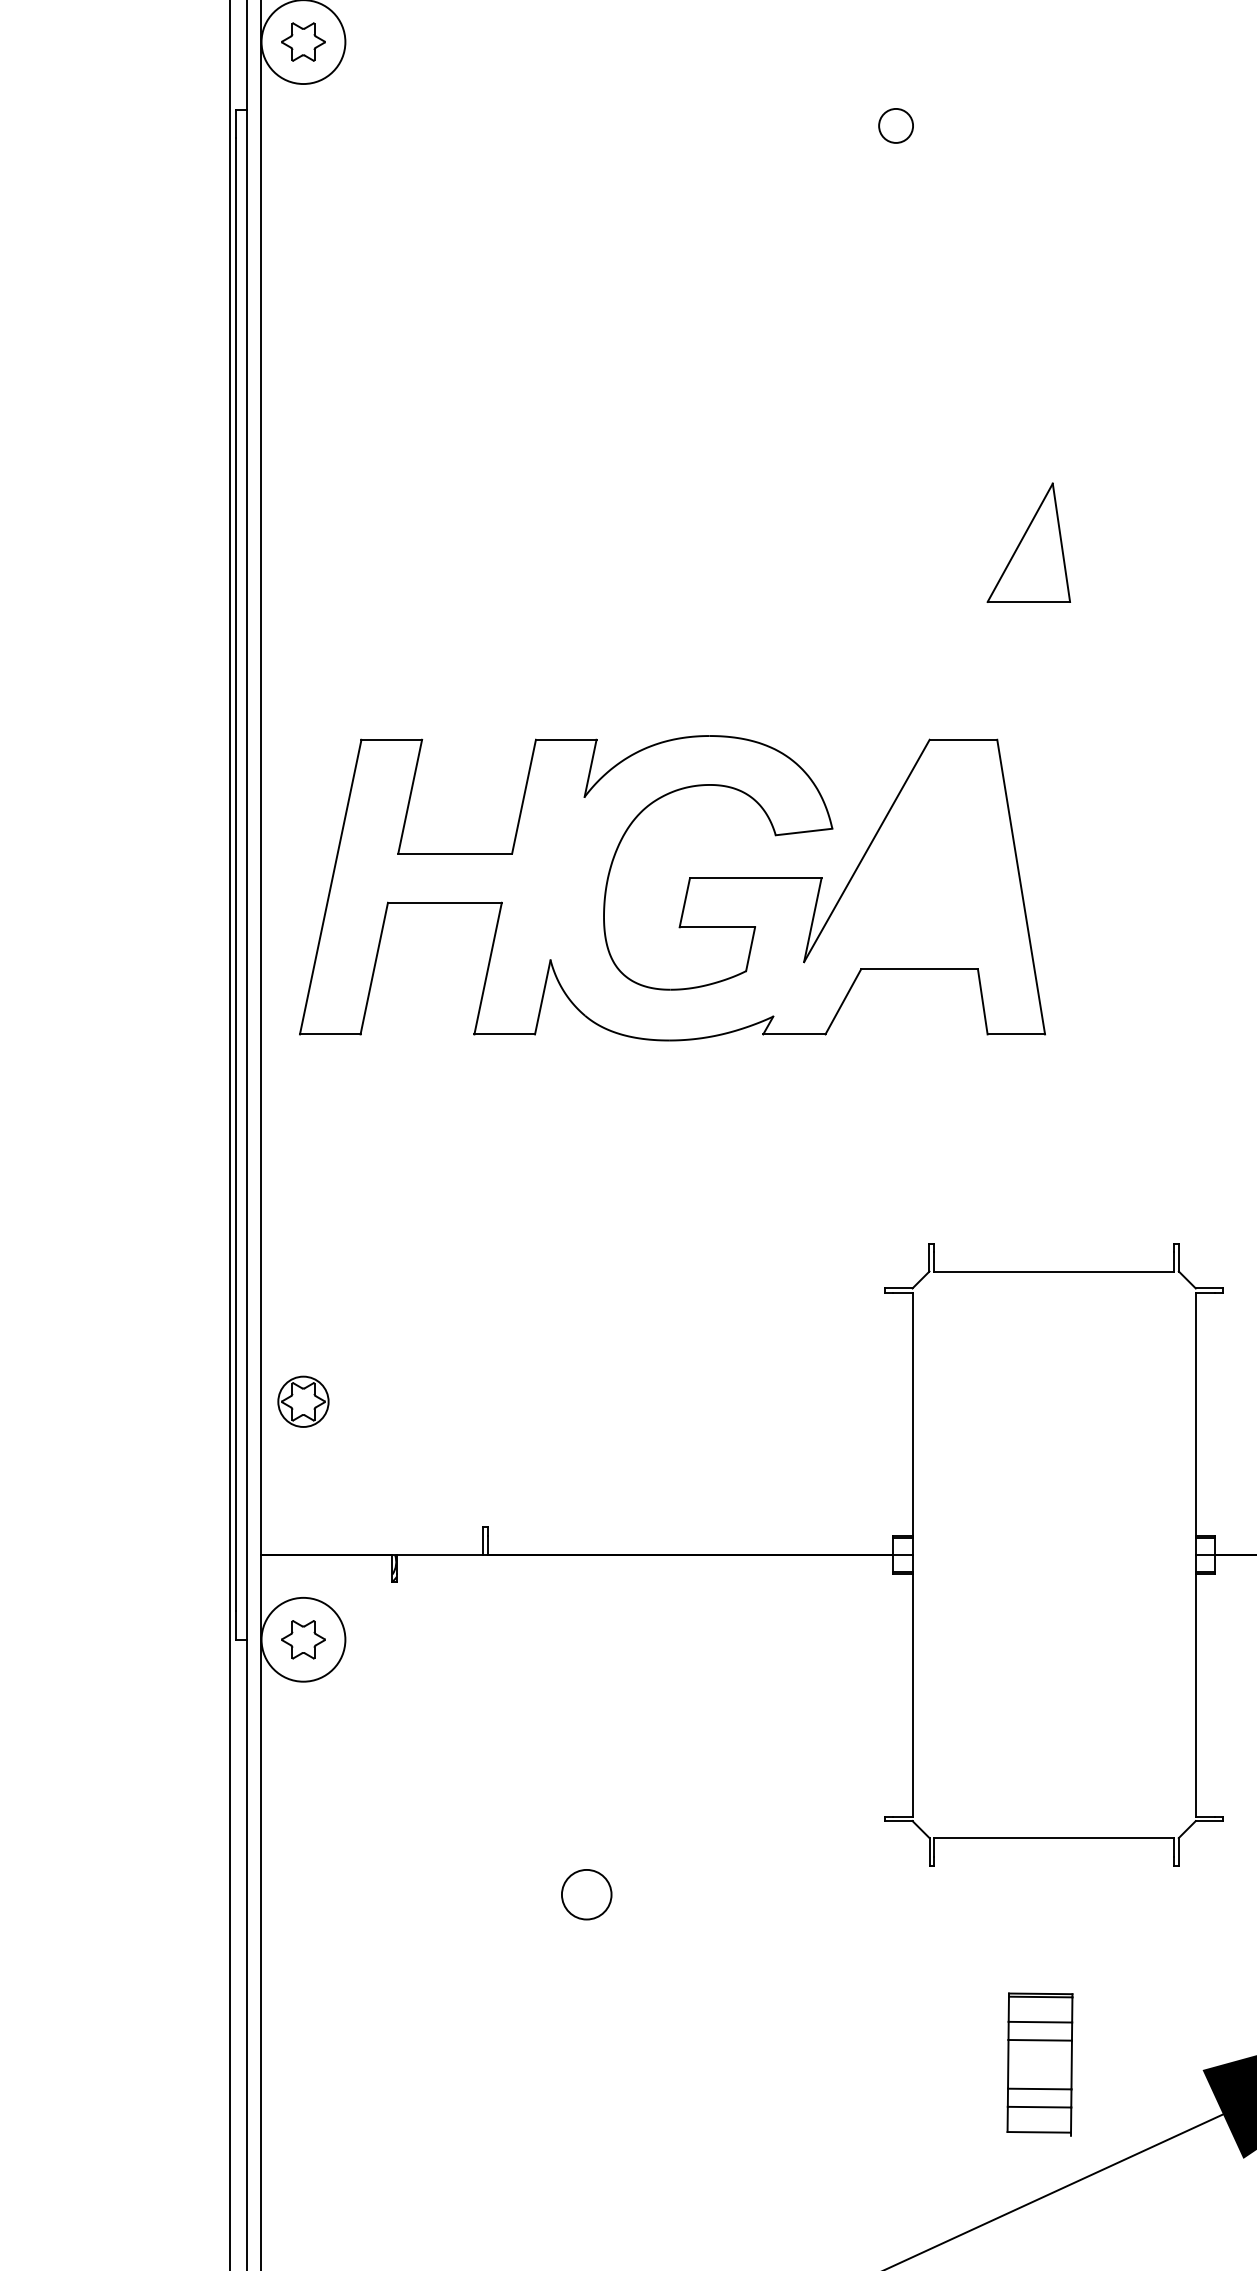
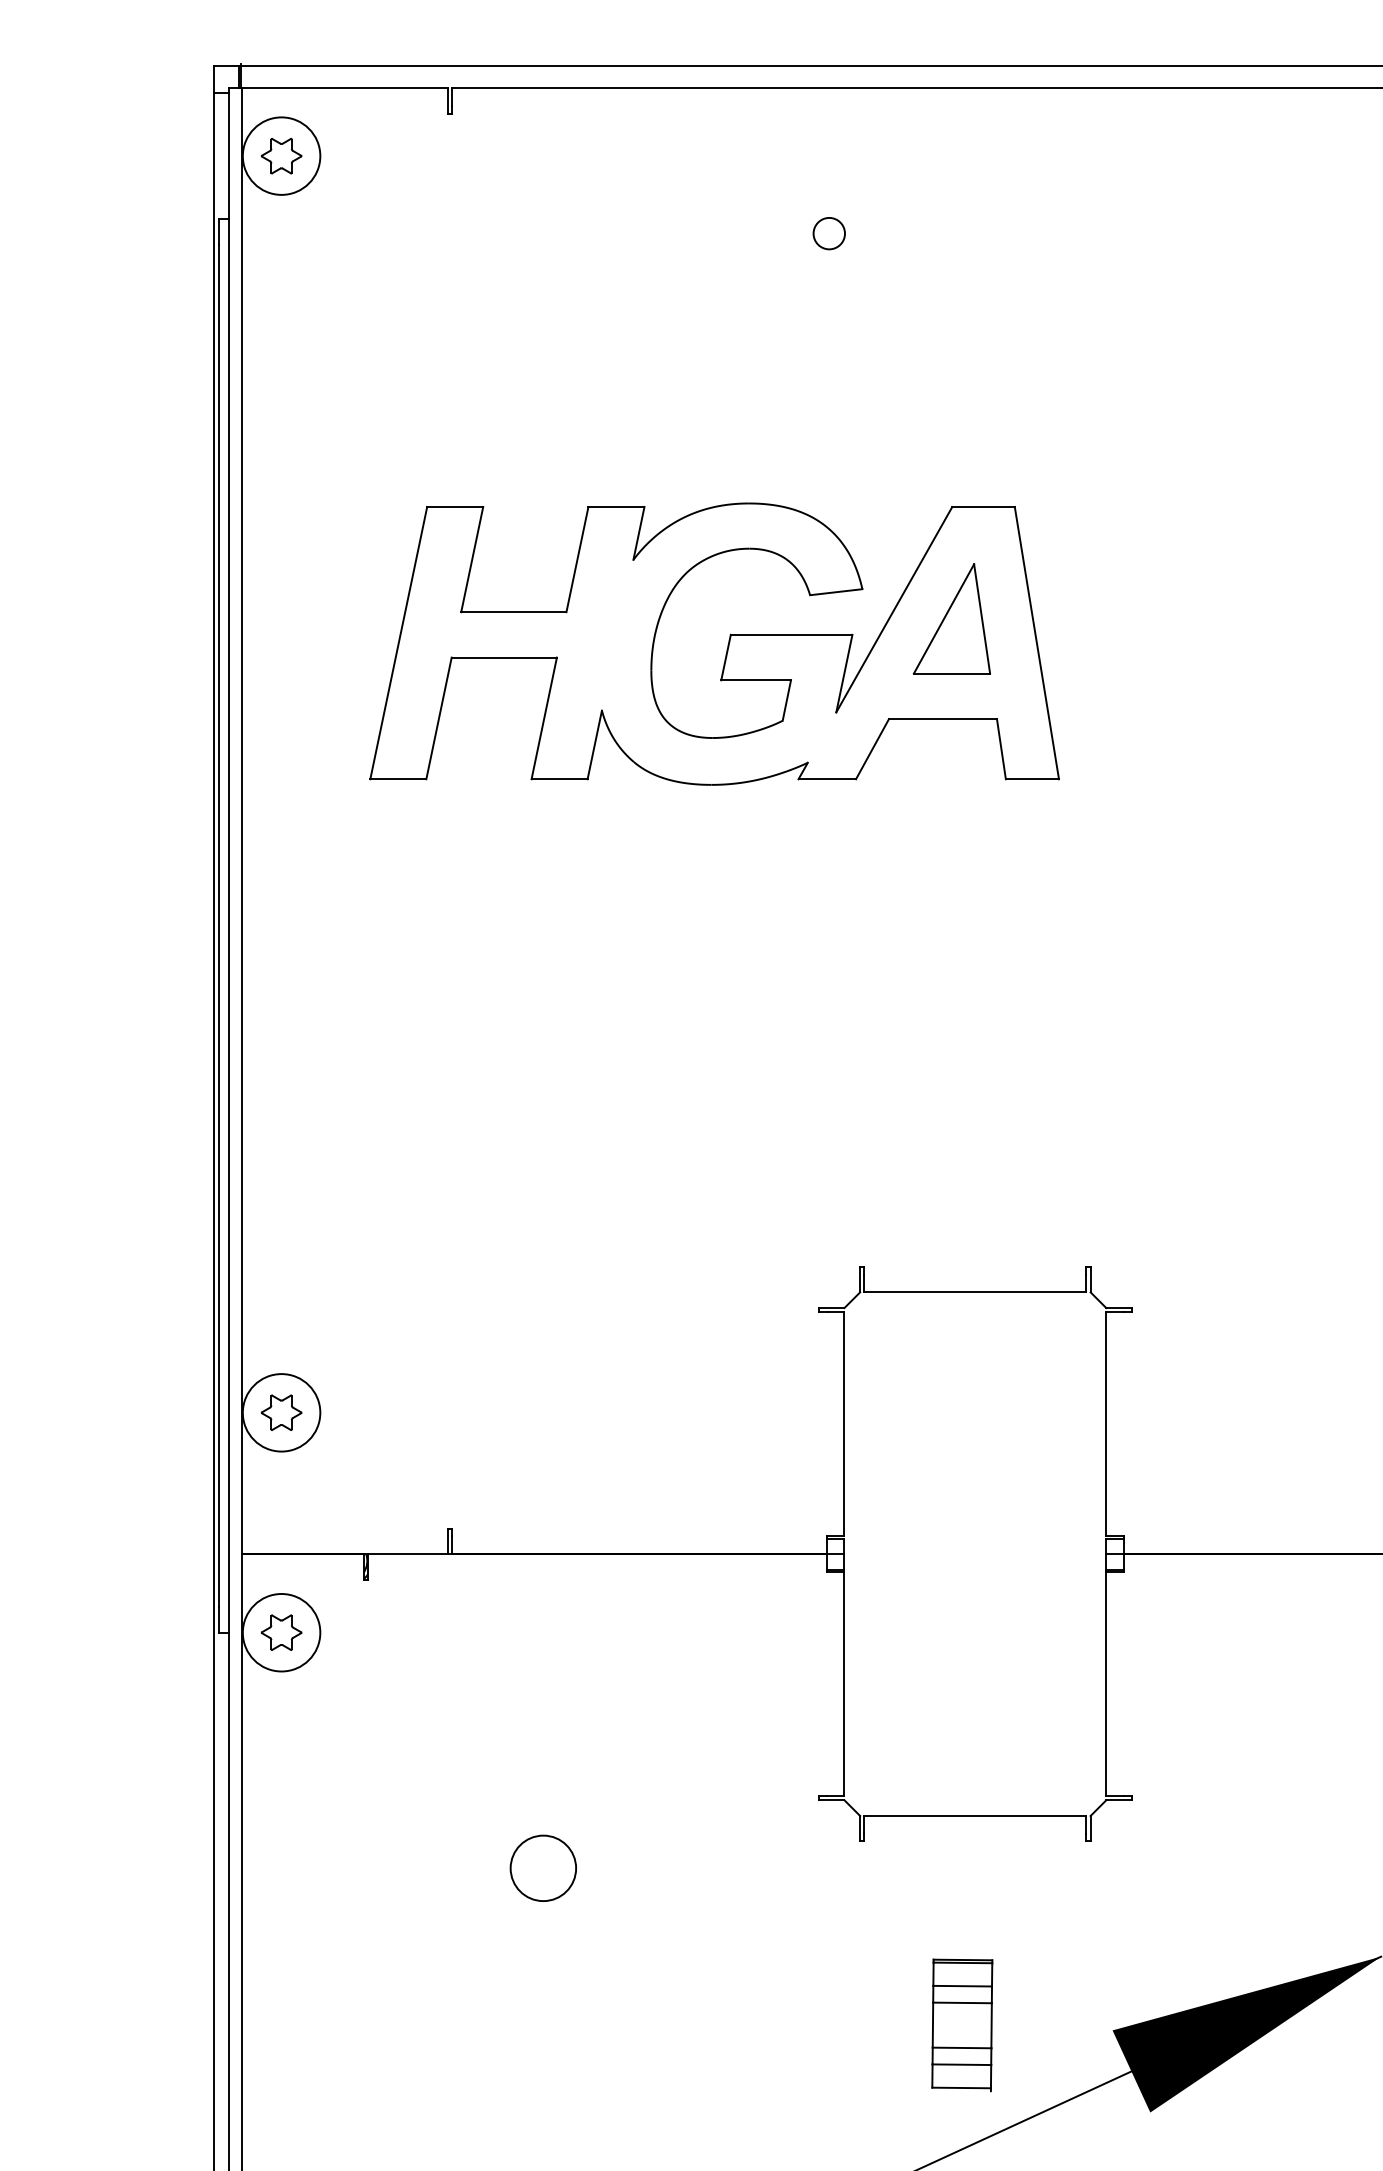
part: (686, 888) -> (727, 644), moved
circle: (303, 1401) -> (281, 1412), size x1.67
circle: (586, 1894) -> (543, 1868), size x1.43

